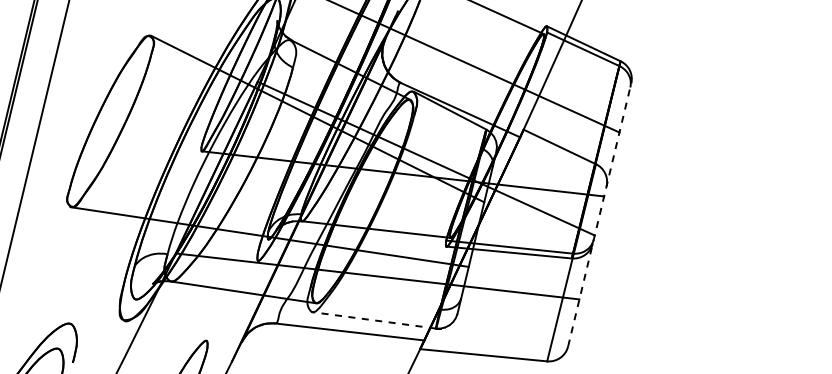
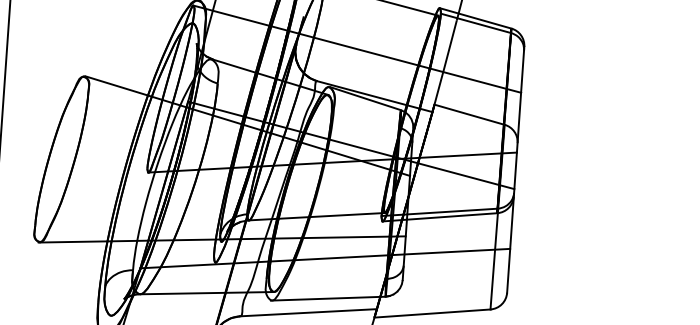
line: (599, 214) -> (515, 169), dashed -> solid
line: (373, 320) -> (328, 298), dashed -> solid

